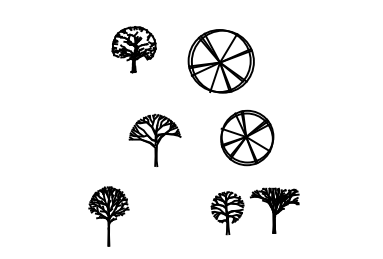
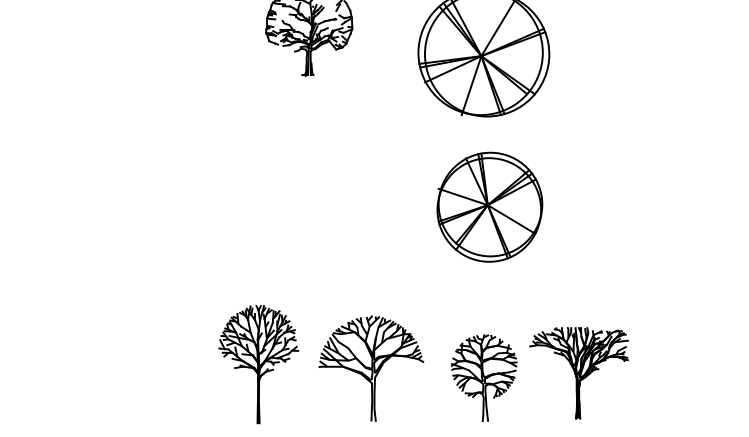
part: (247, 137) -> (490, 206), moved
part: (154, 139) -> (370, 366), moved
part: (243, 210) -> (516, 372), moved

